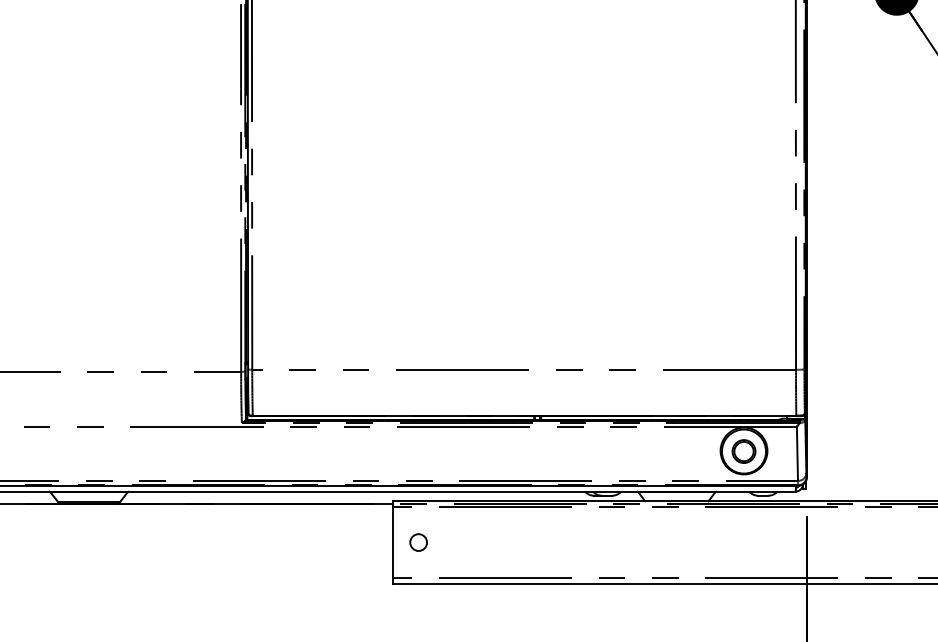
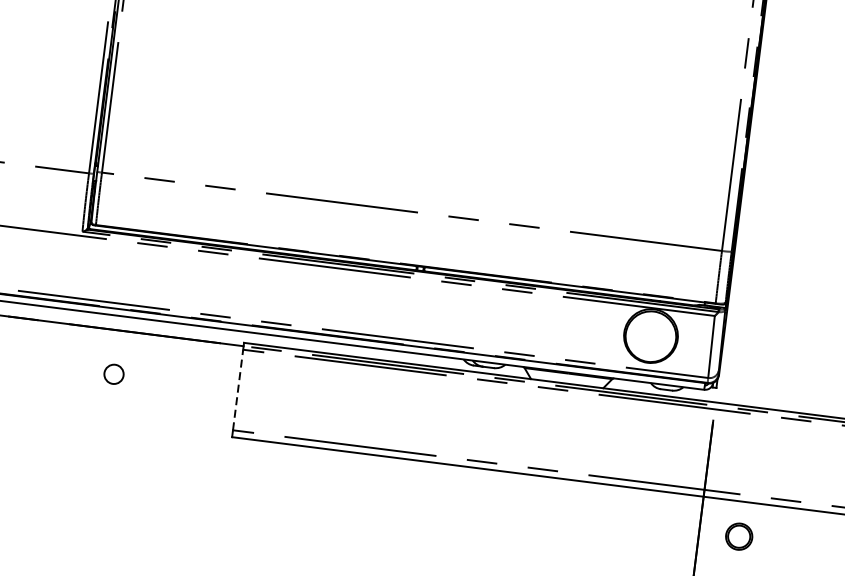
part: (743, 451) -> (738, 536), moved
line: (393, 542) -> (238, 389), solid -> dashed
circle: (418, 542) -> (113, 374), moved

